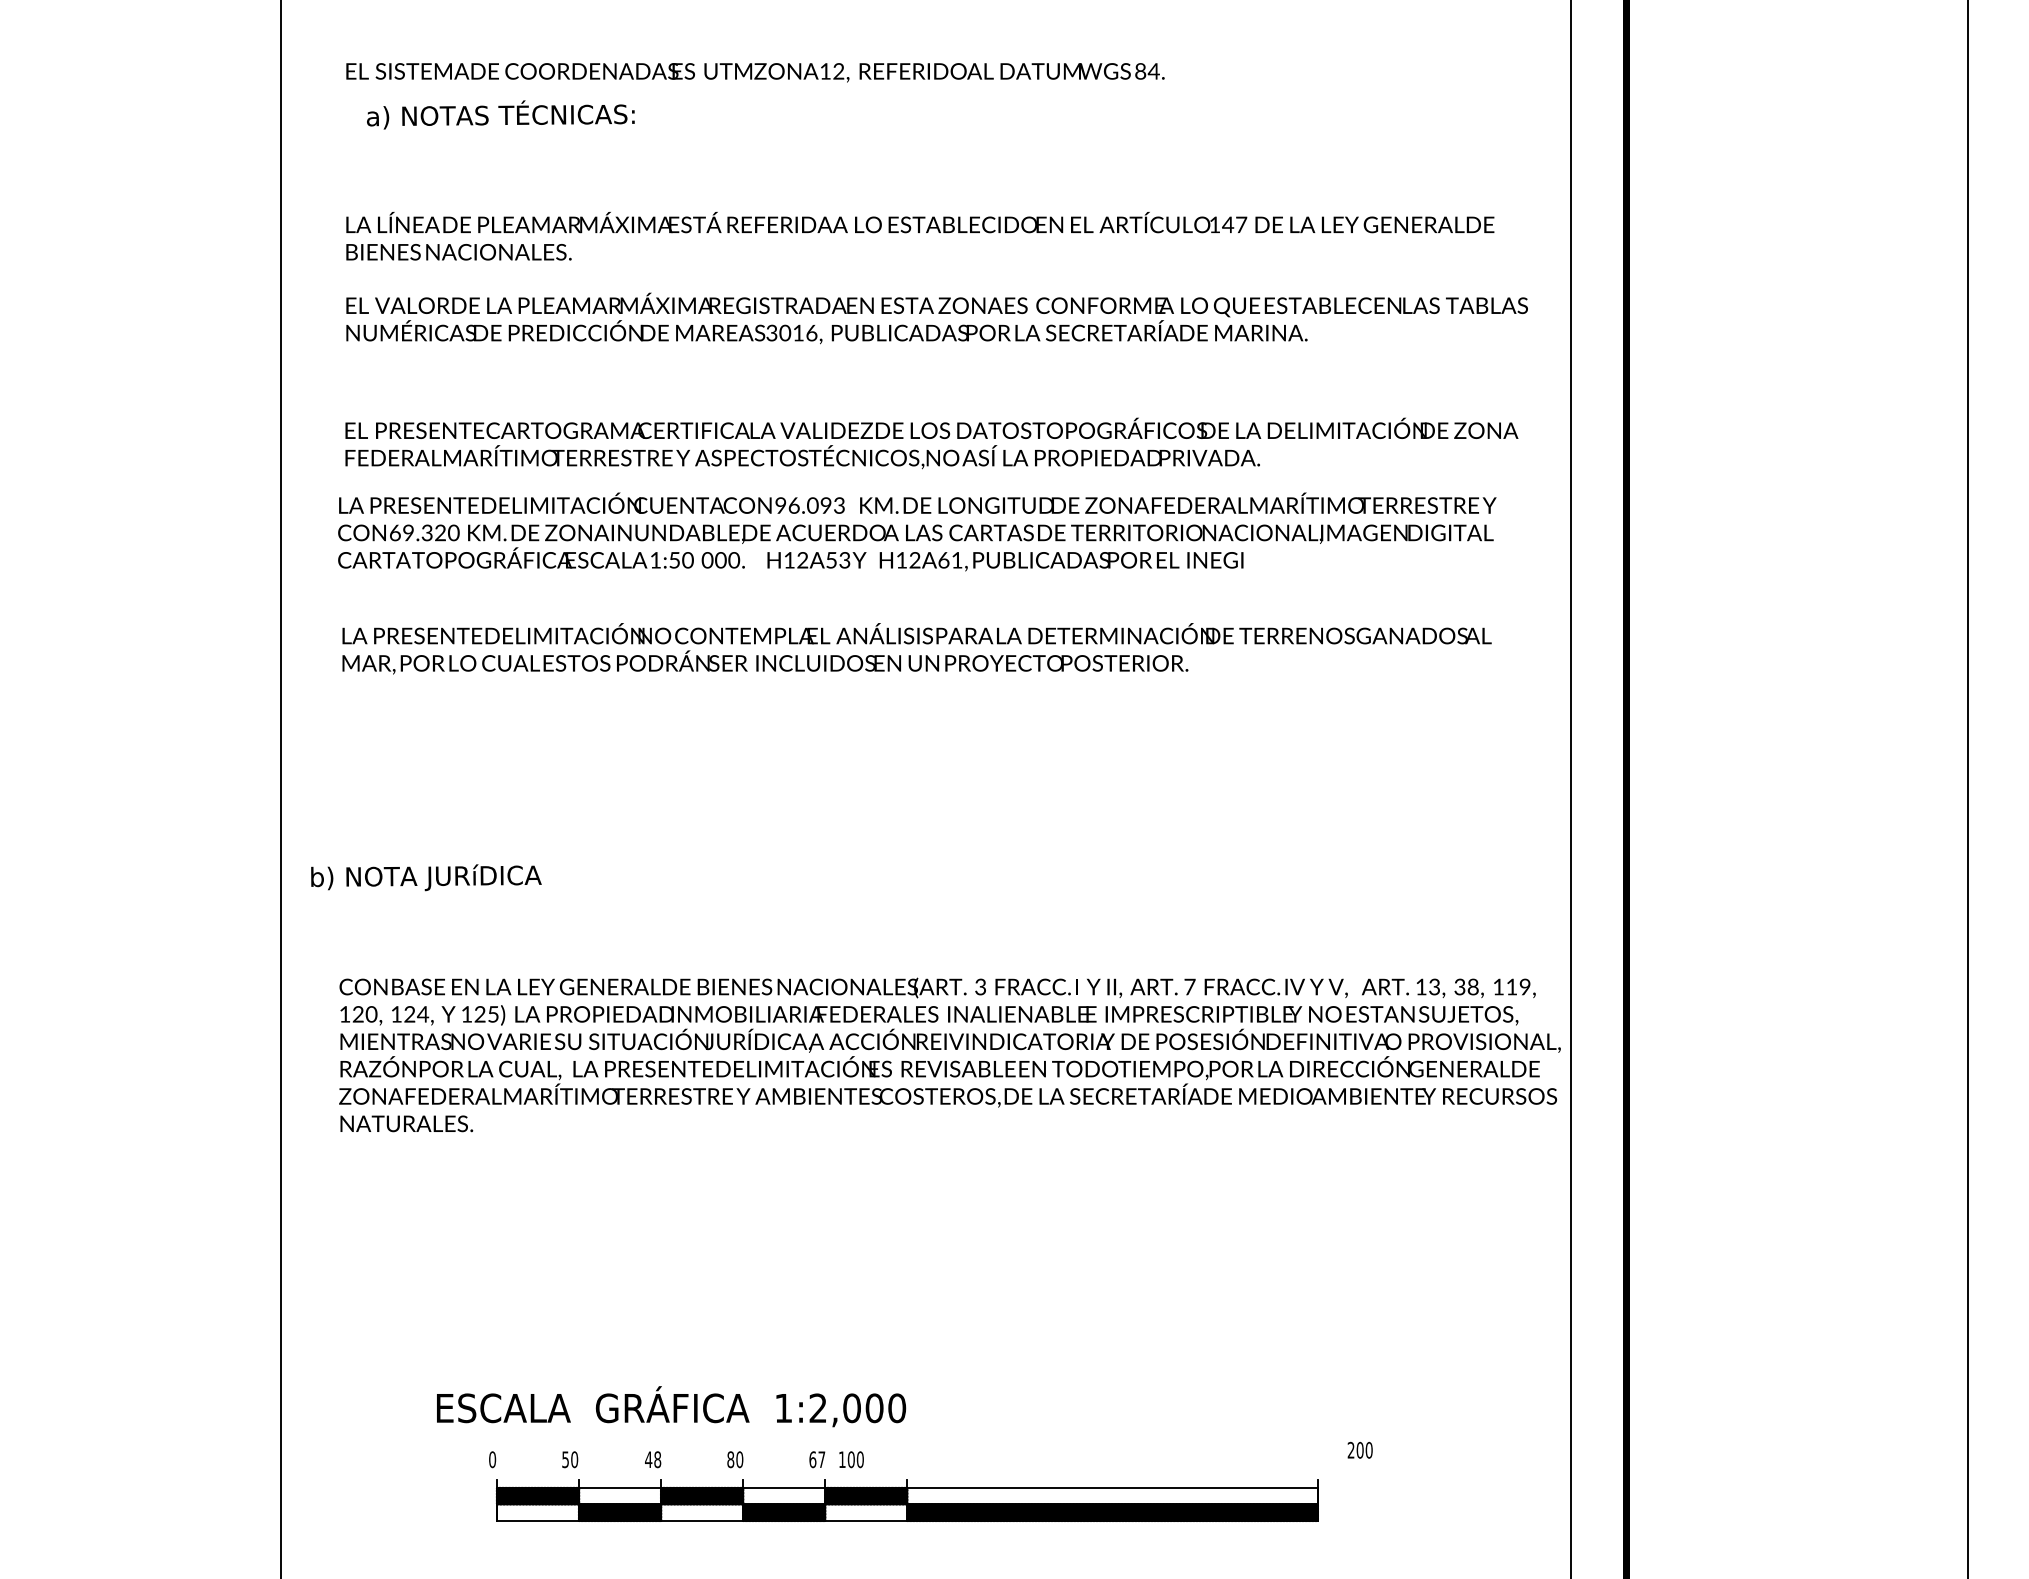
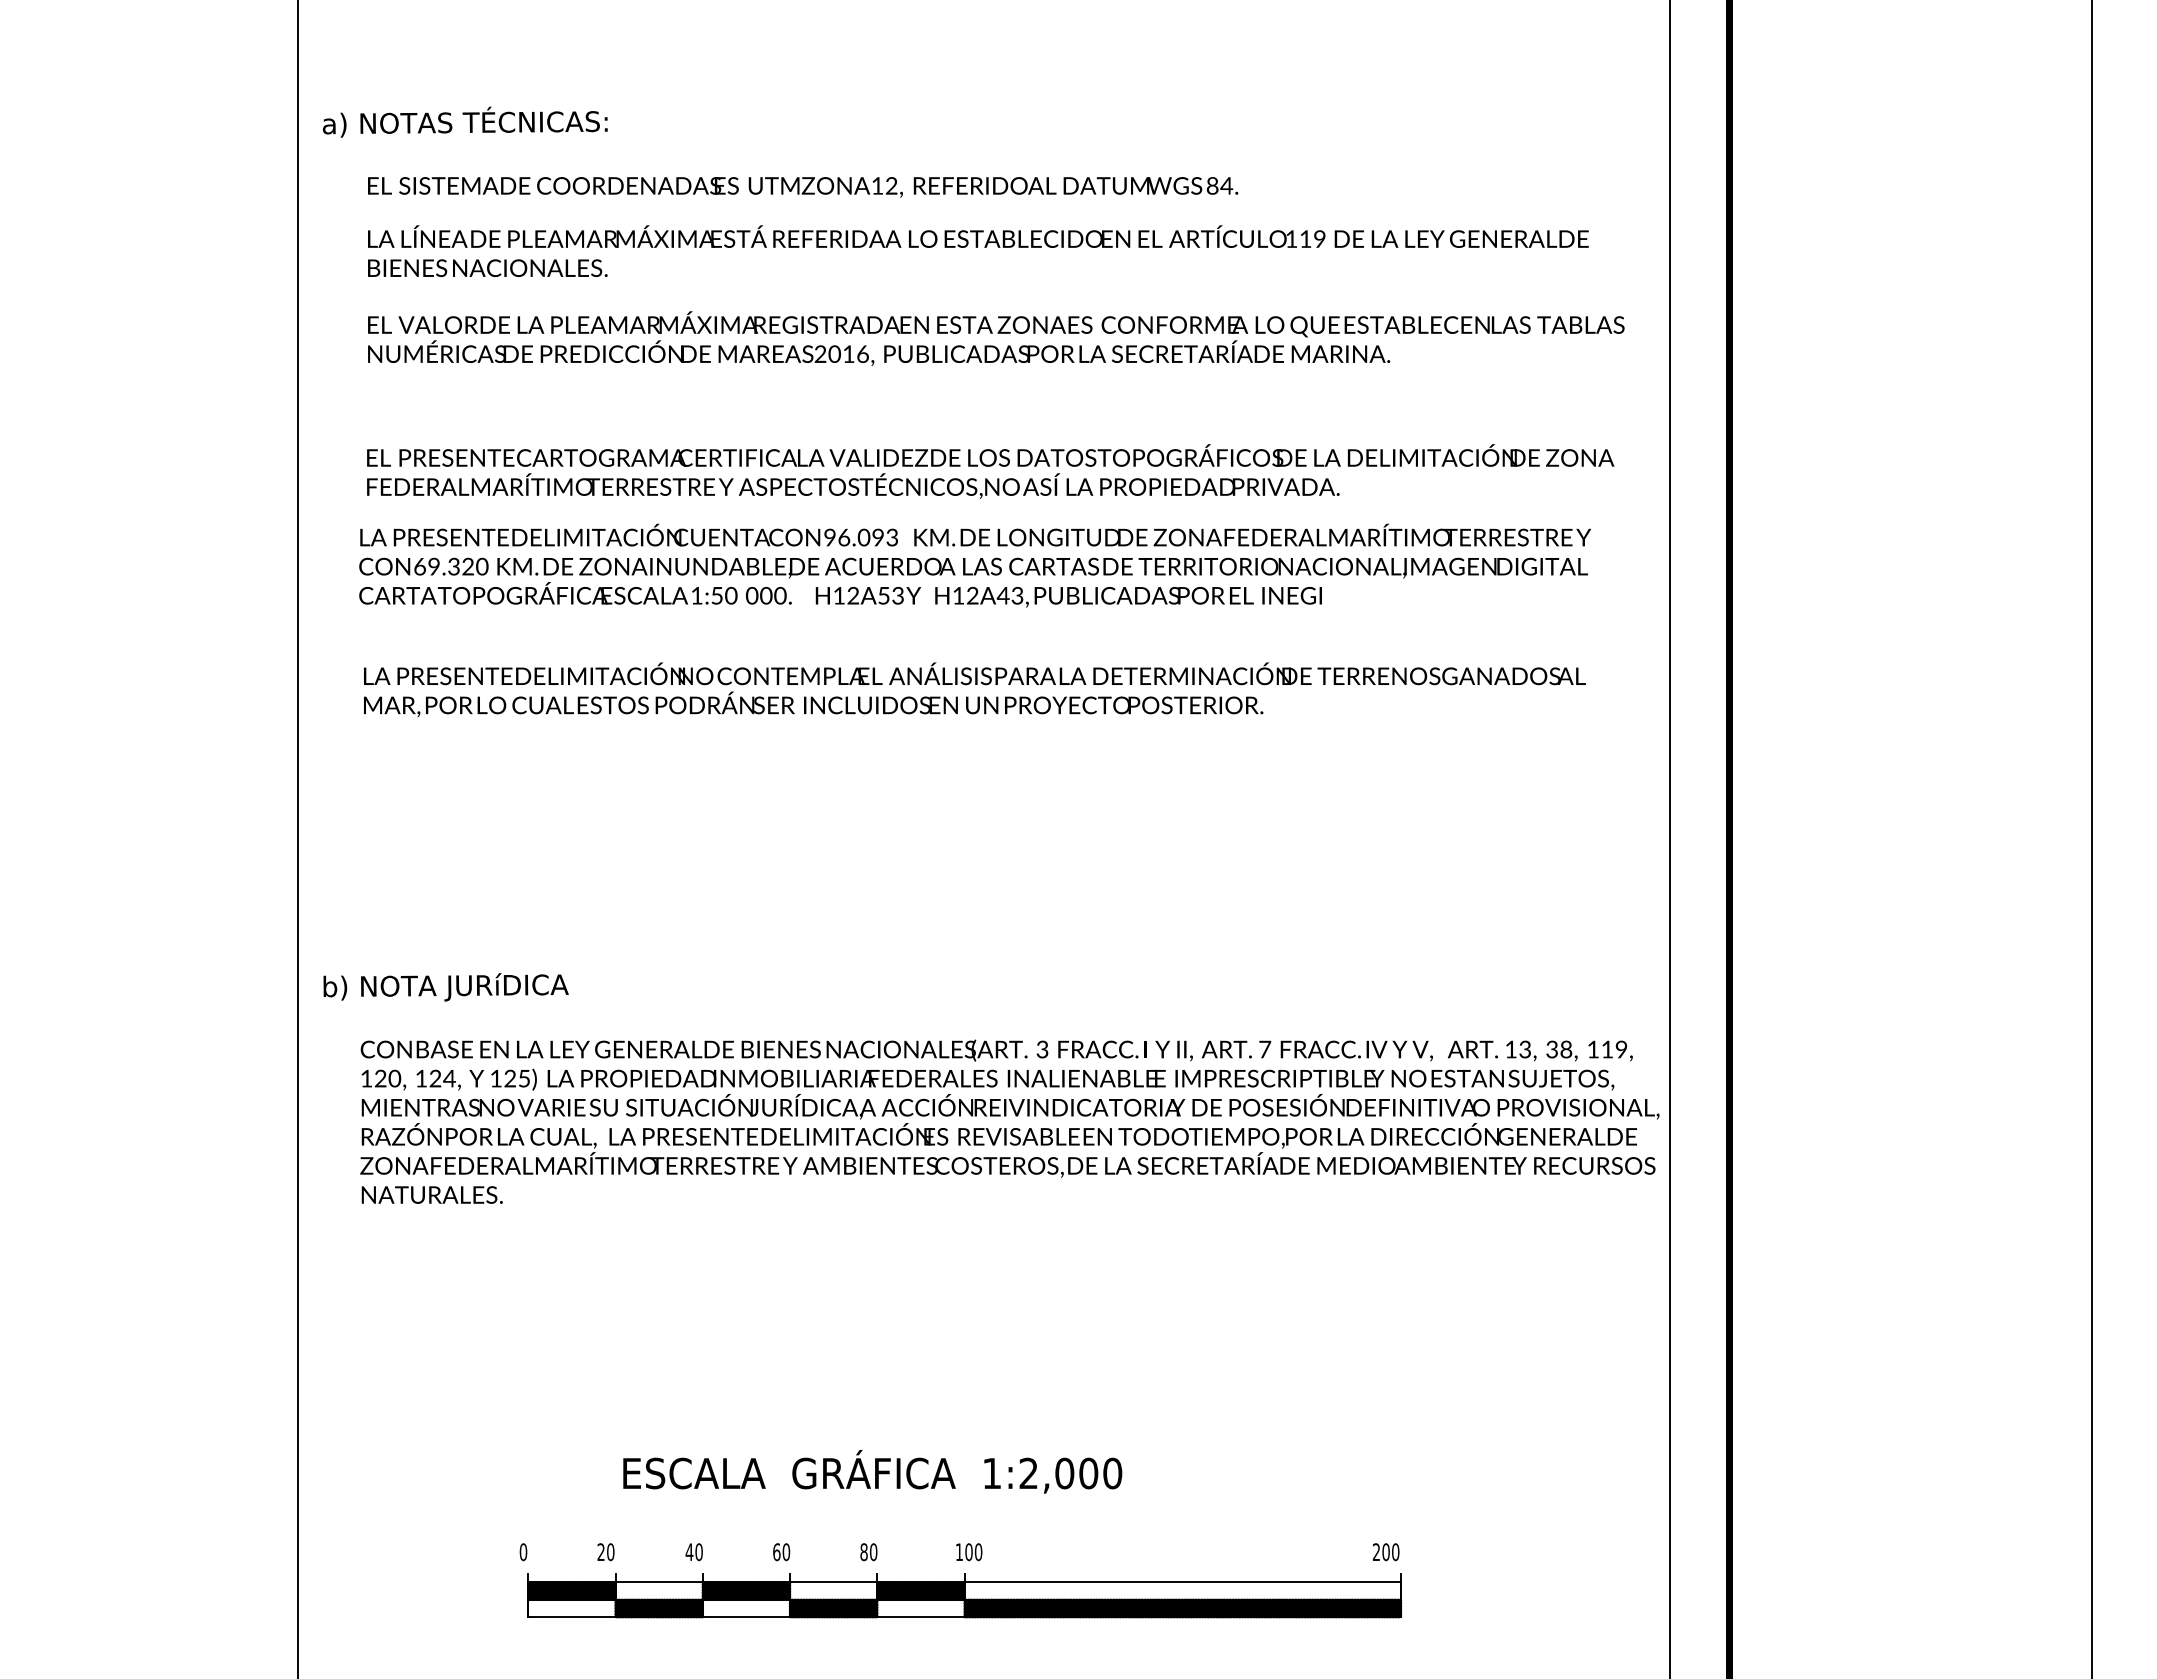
text: (755, 72) -> (803, 187), moved
text: (501, 114) -> (465, 121), moved
text: (1234, 224) -> (1312, 238), 147 -> 119
text: (771, 335) -> (820, 356), 3016, -> 2016,
text: (949, 560) -> (1009, 595), H12A61, -> H12A43,
text: (425, 877) -> (445, 987), moved
text: (671, 1406) -> (872, 1471), moved
text: (1359, 1450) -> (1385, 1552), moved
text: (657, 1459) -> (698, 1551), 48 -> 40
text: (730, 1459) -> (776, 1551), 80 -> 60
text: (564, 1460) -> (600, 1552), 50 -> 20
text: (817, 1460) -> (868, 1552), 67 -> 80
text: (851, 1460) -> (969, 1552), moved

